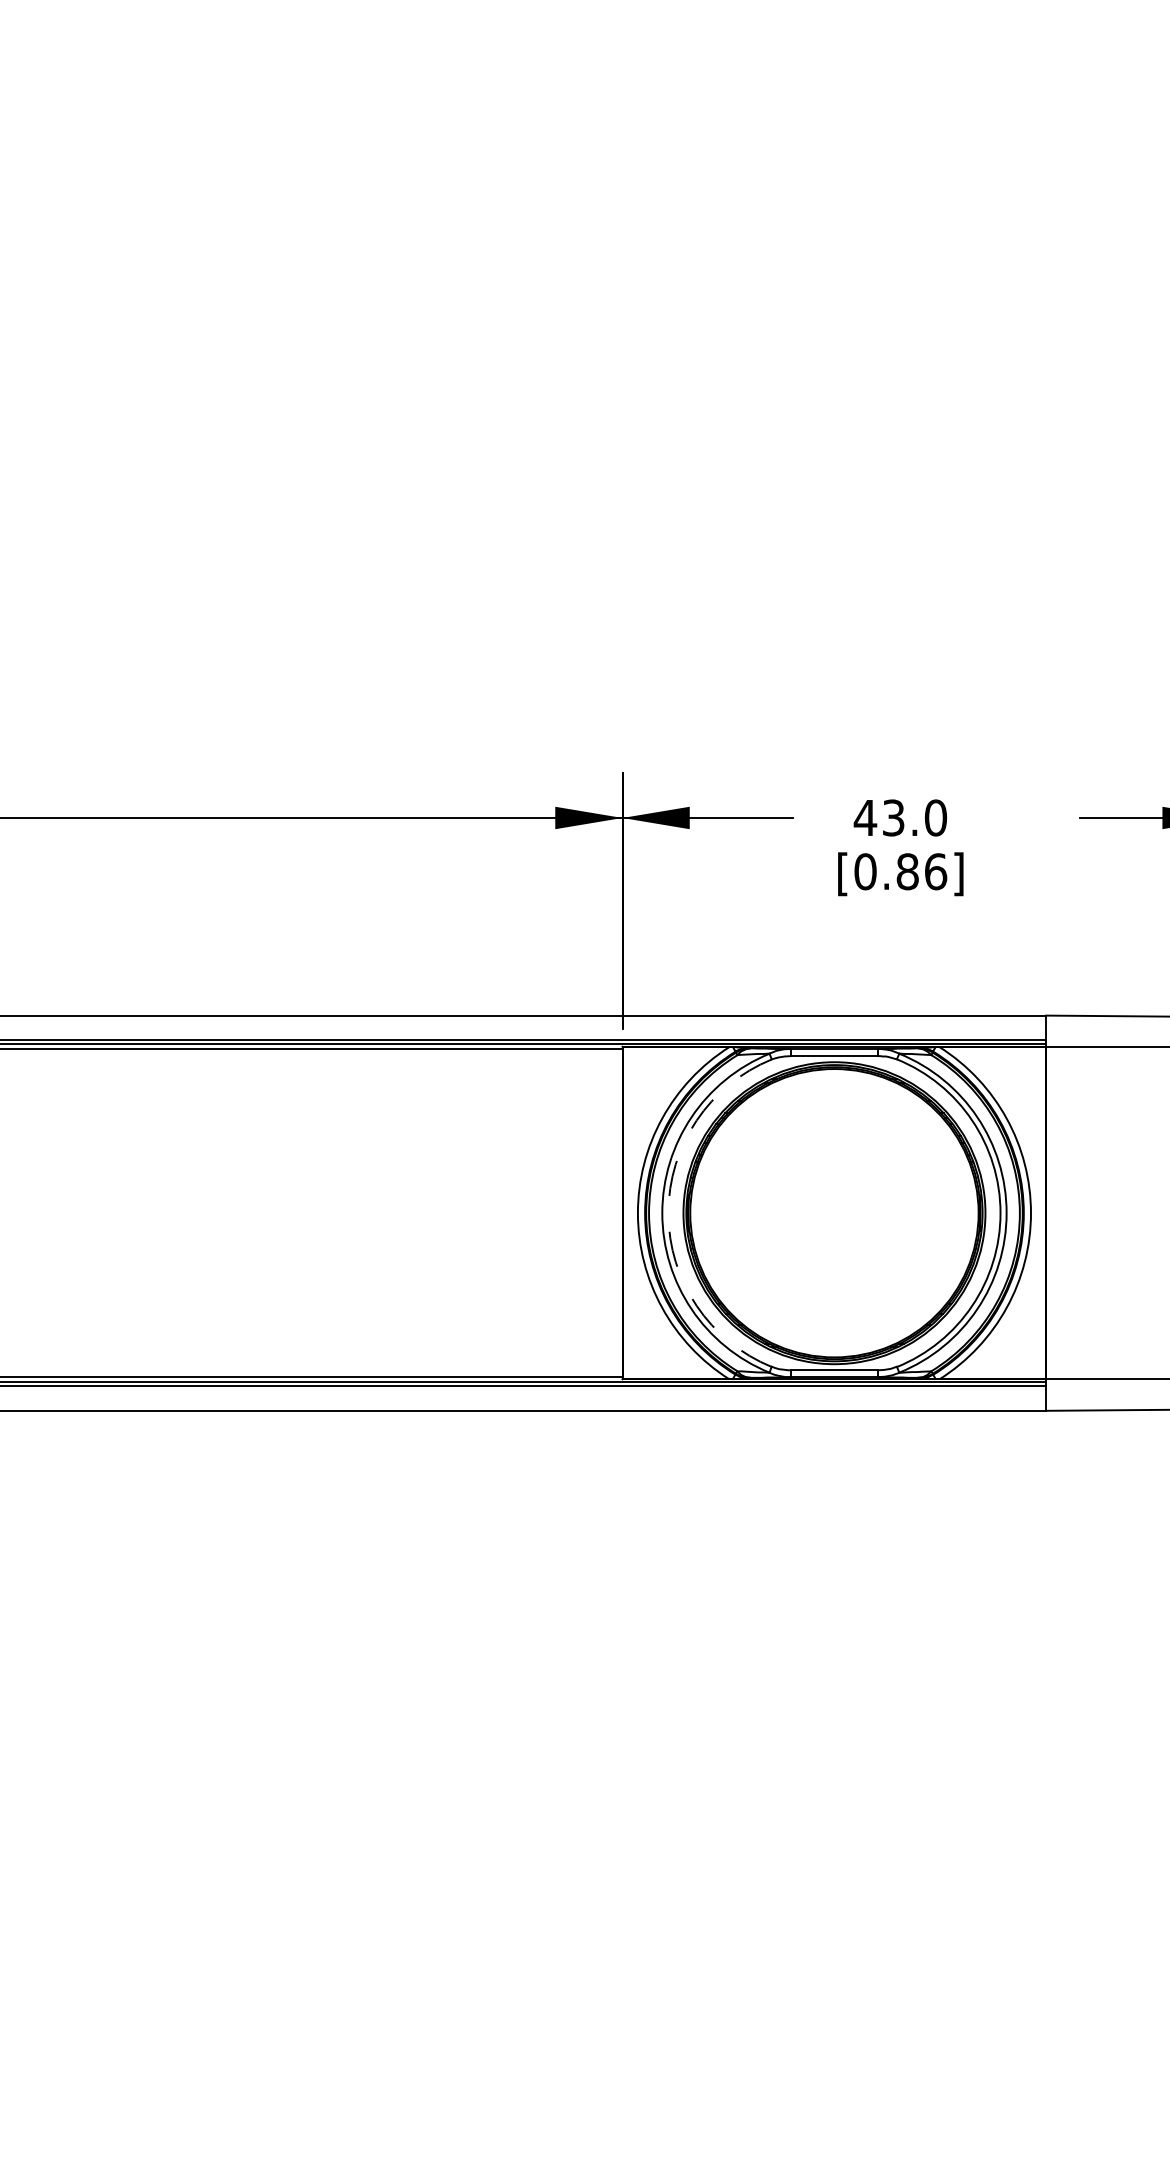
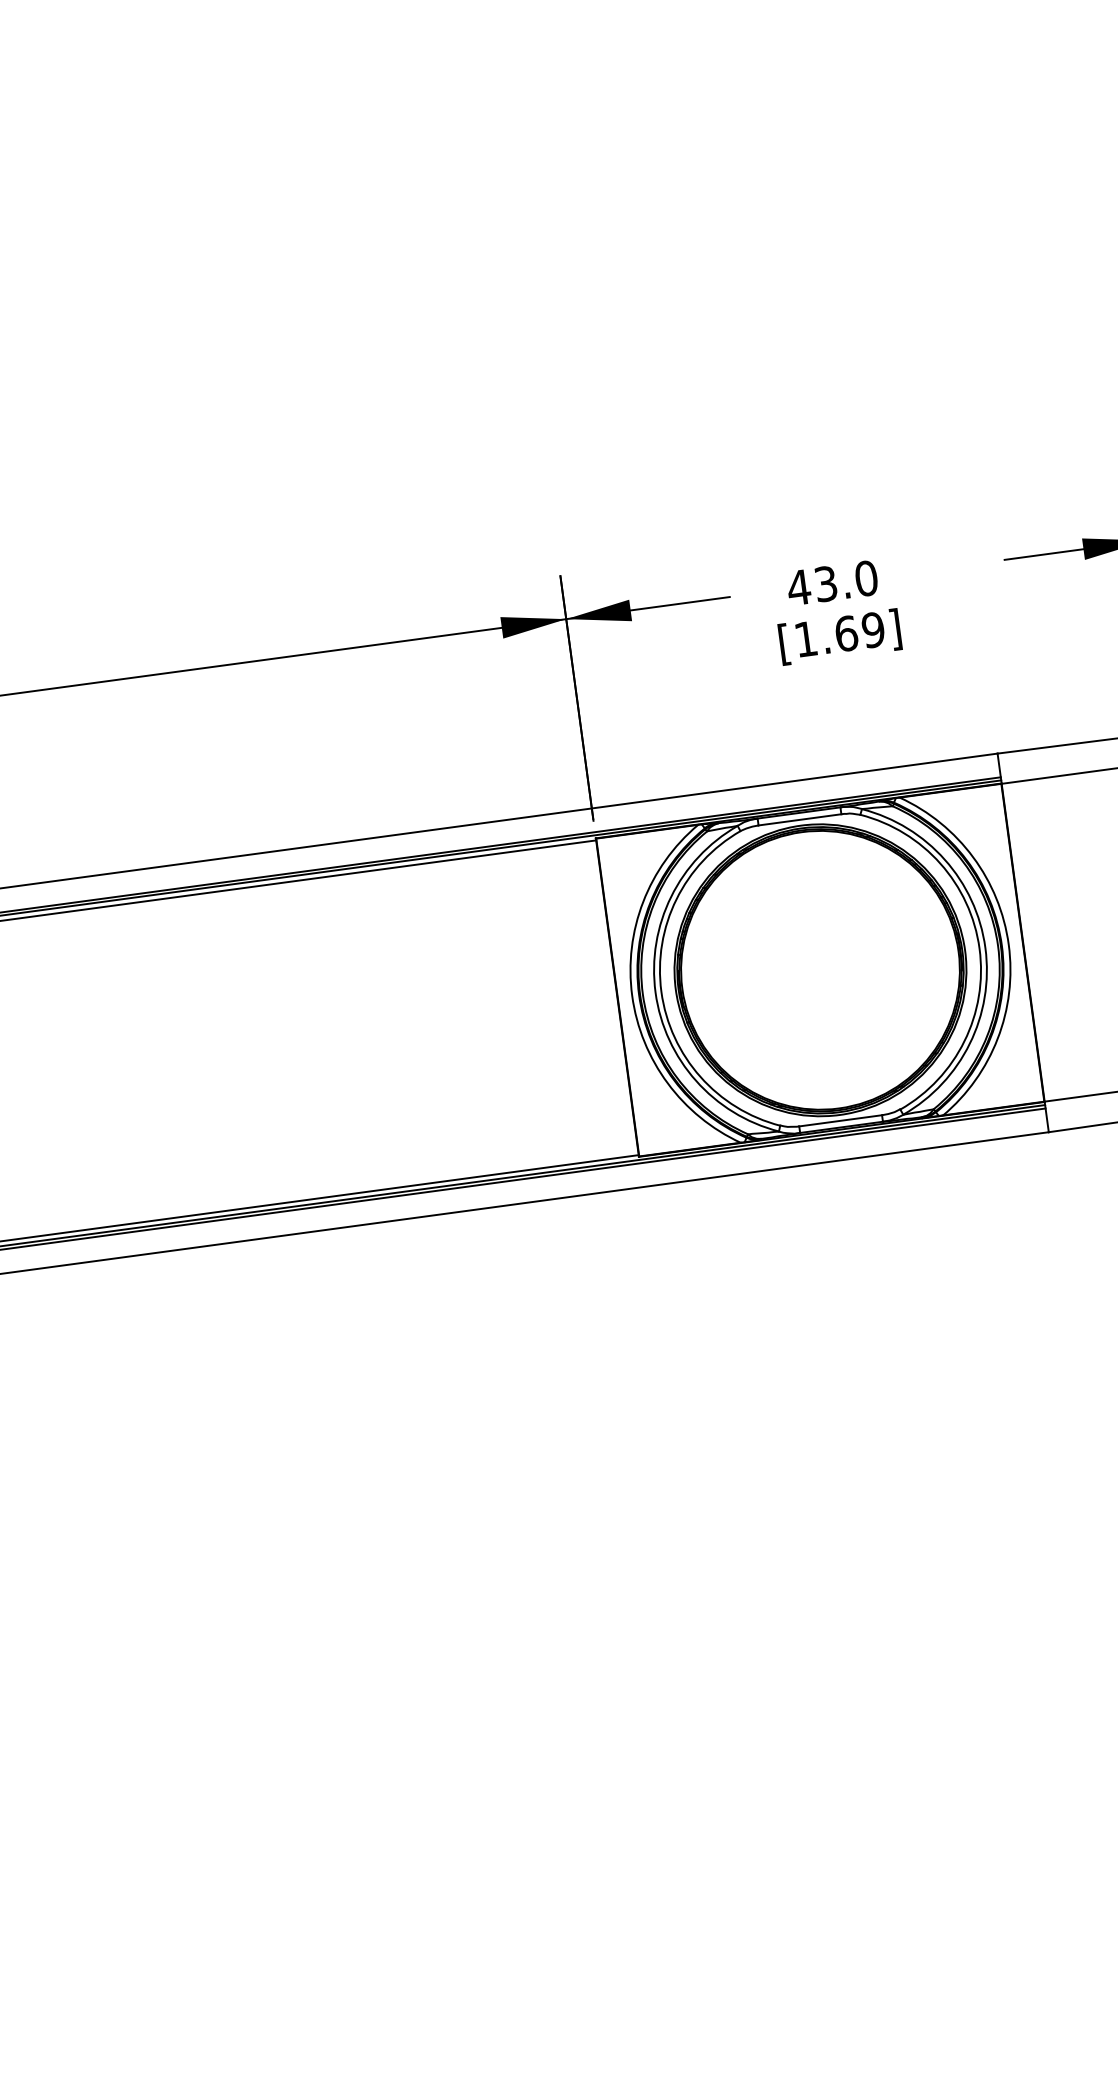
text: (900, 871) -> (839, 634), [0.86] -> [1.69]
arc: (668, 1213) -> (661, 992), dashed -> solid

